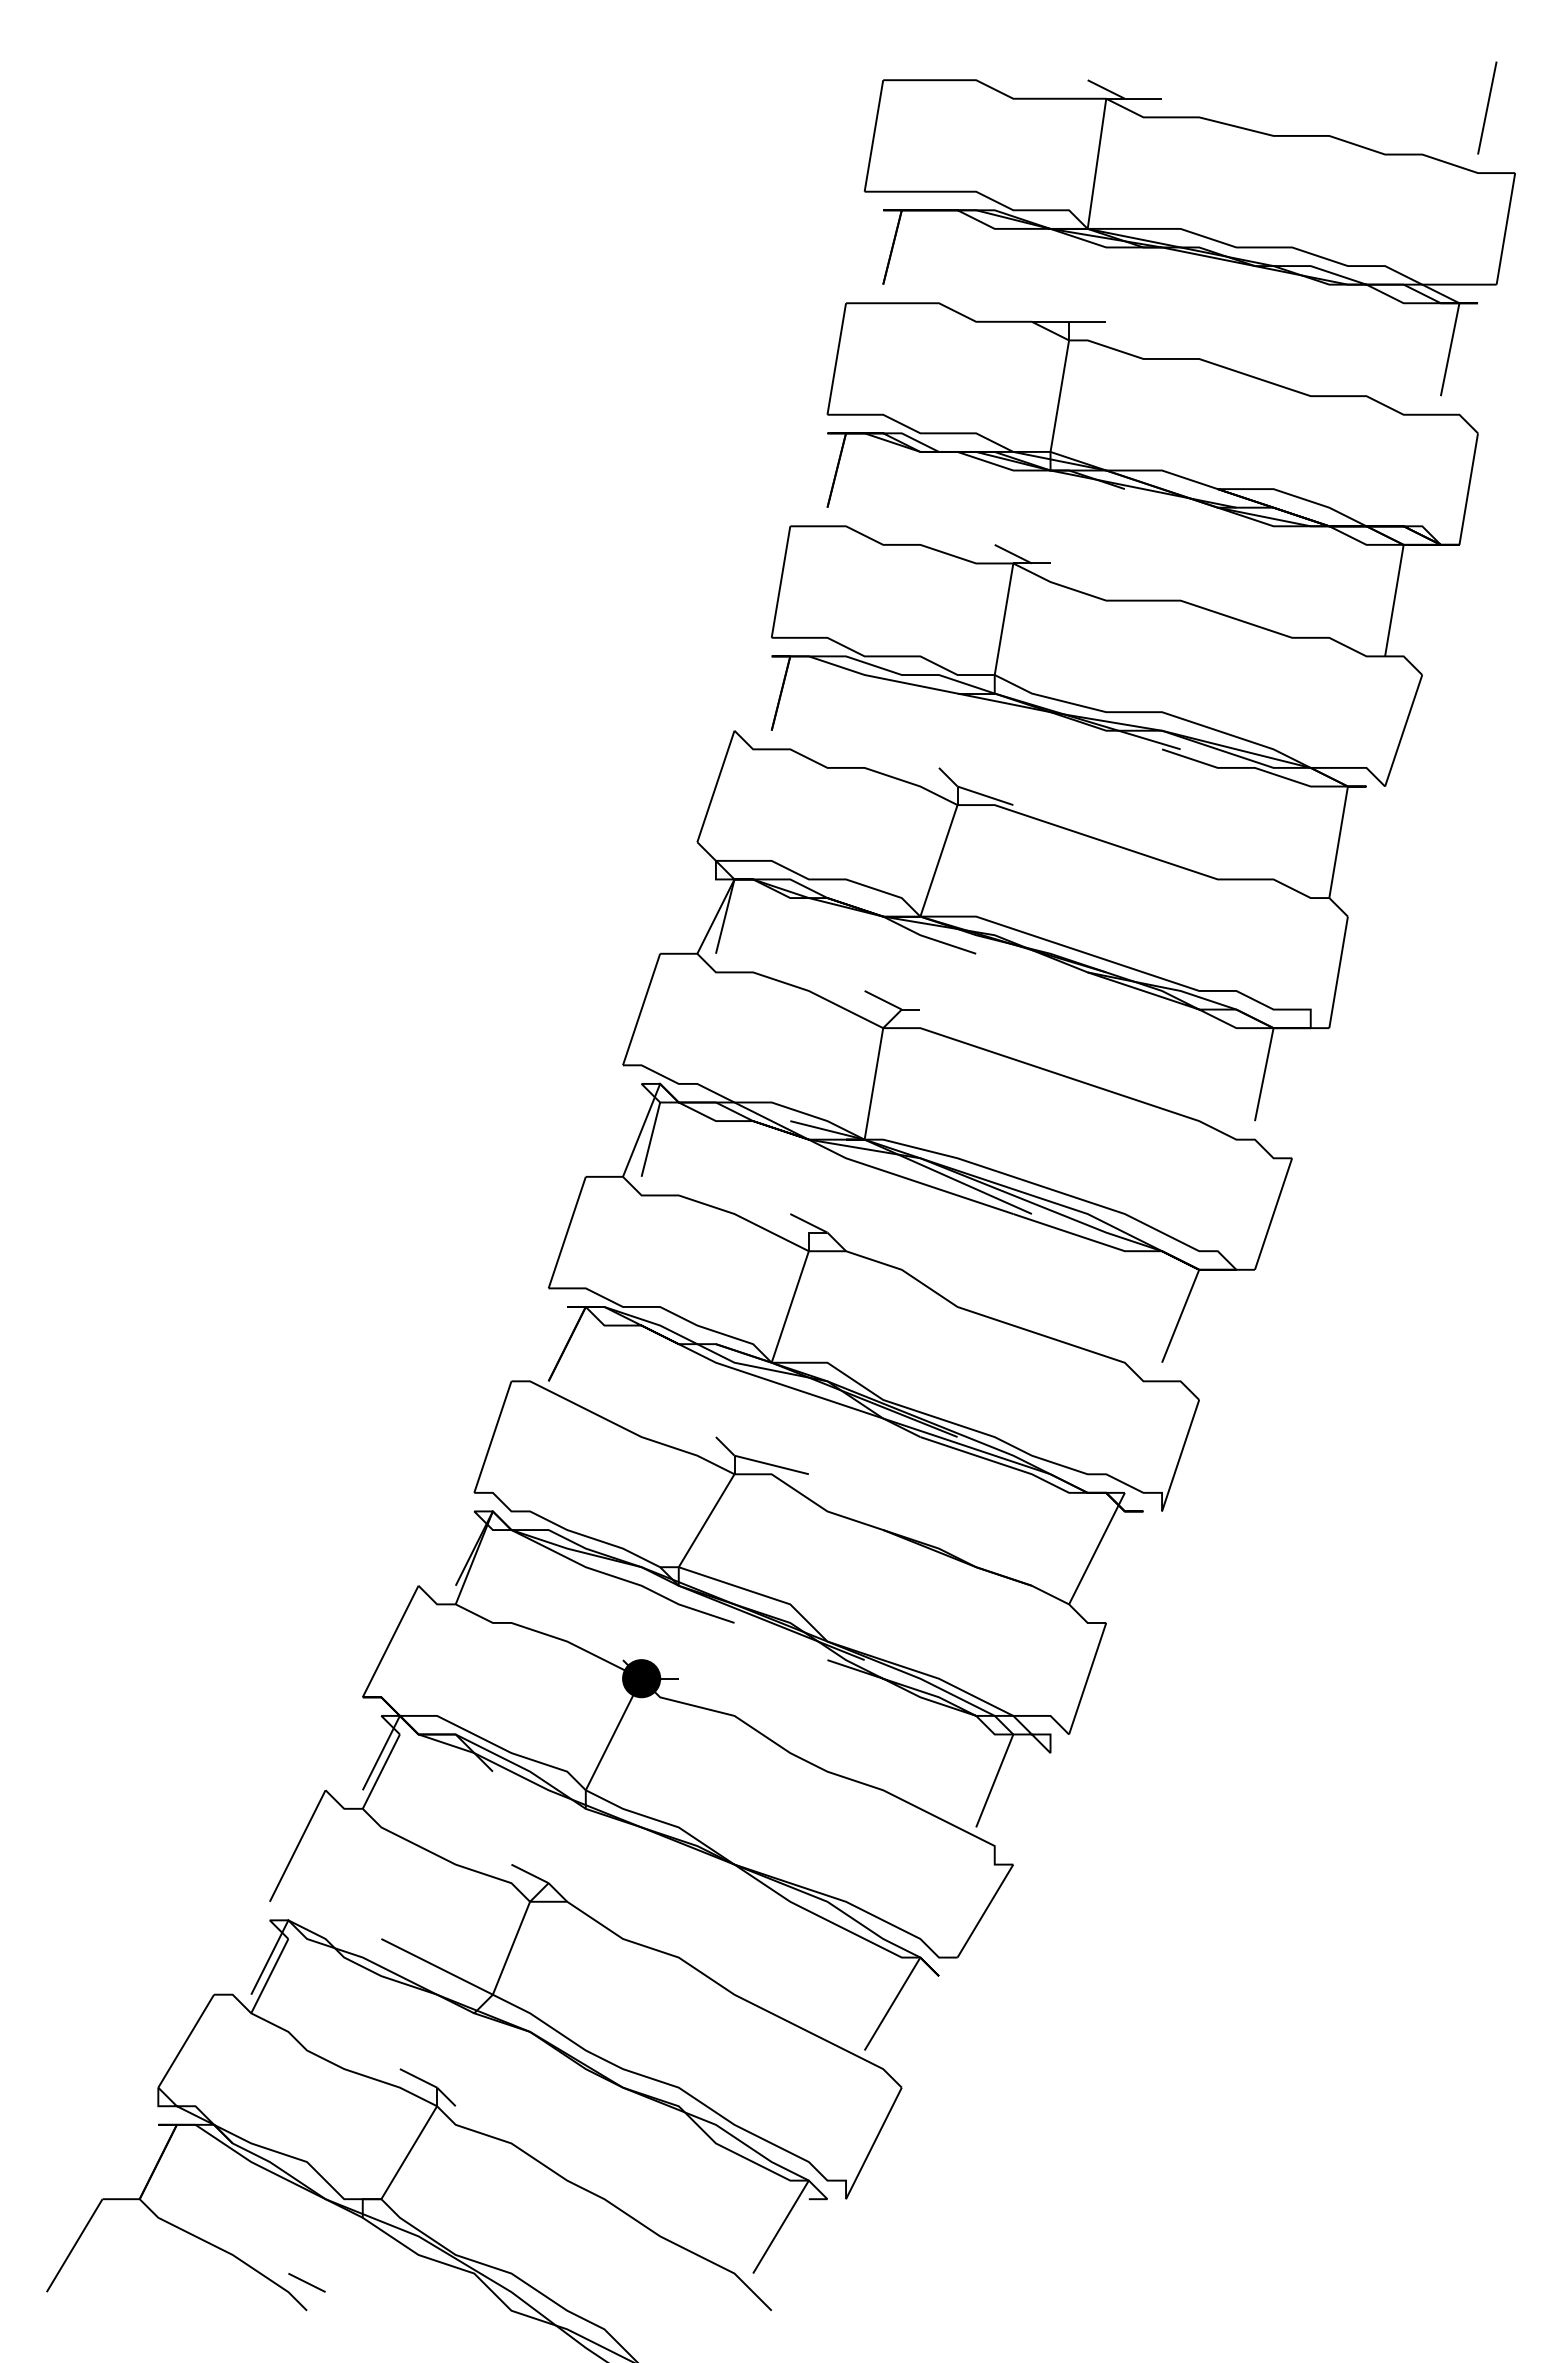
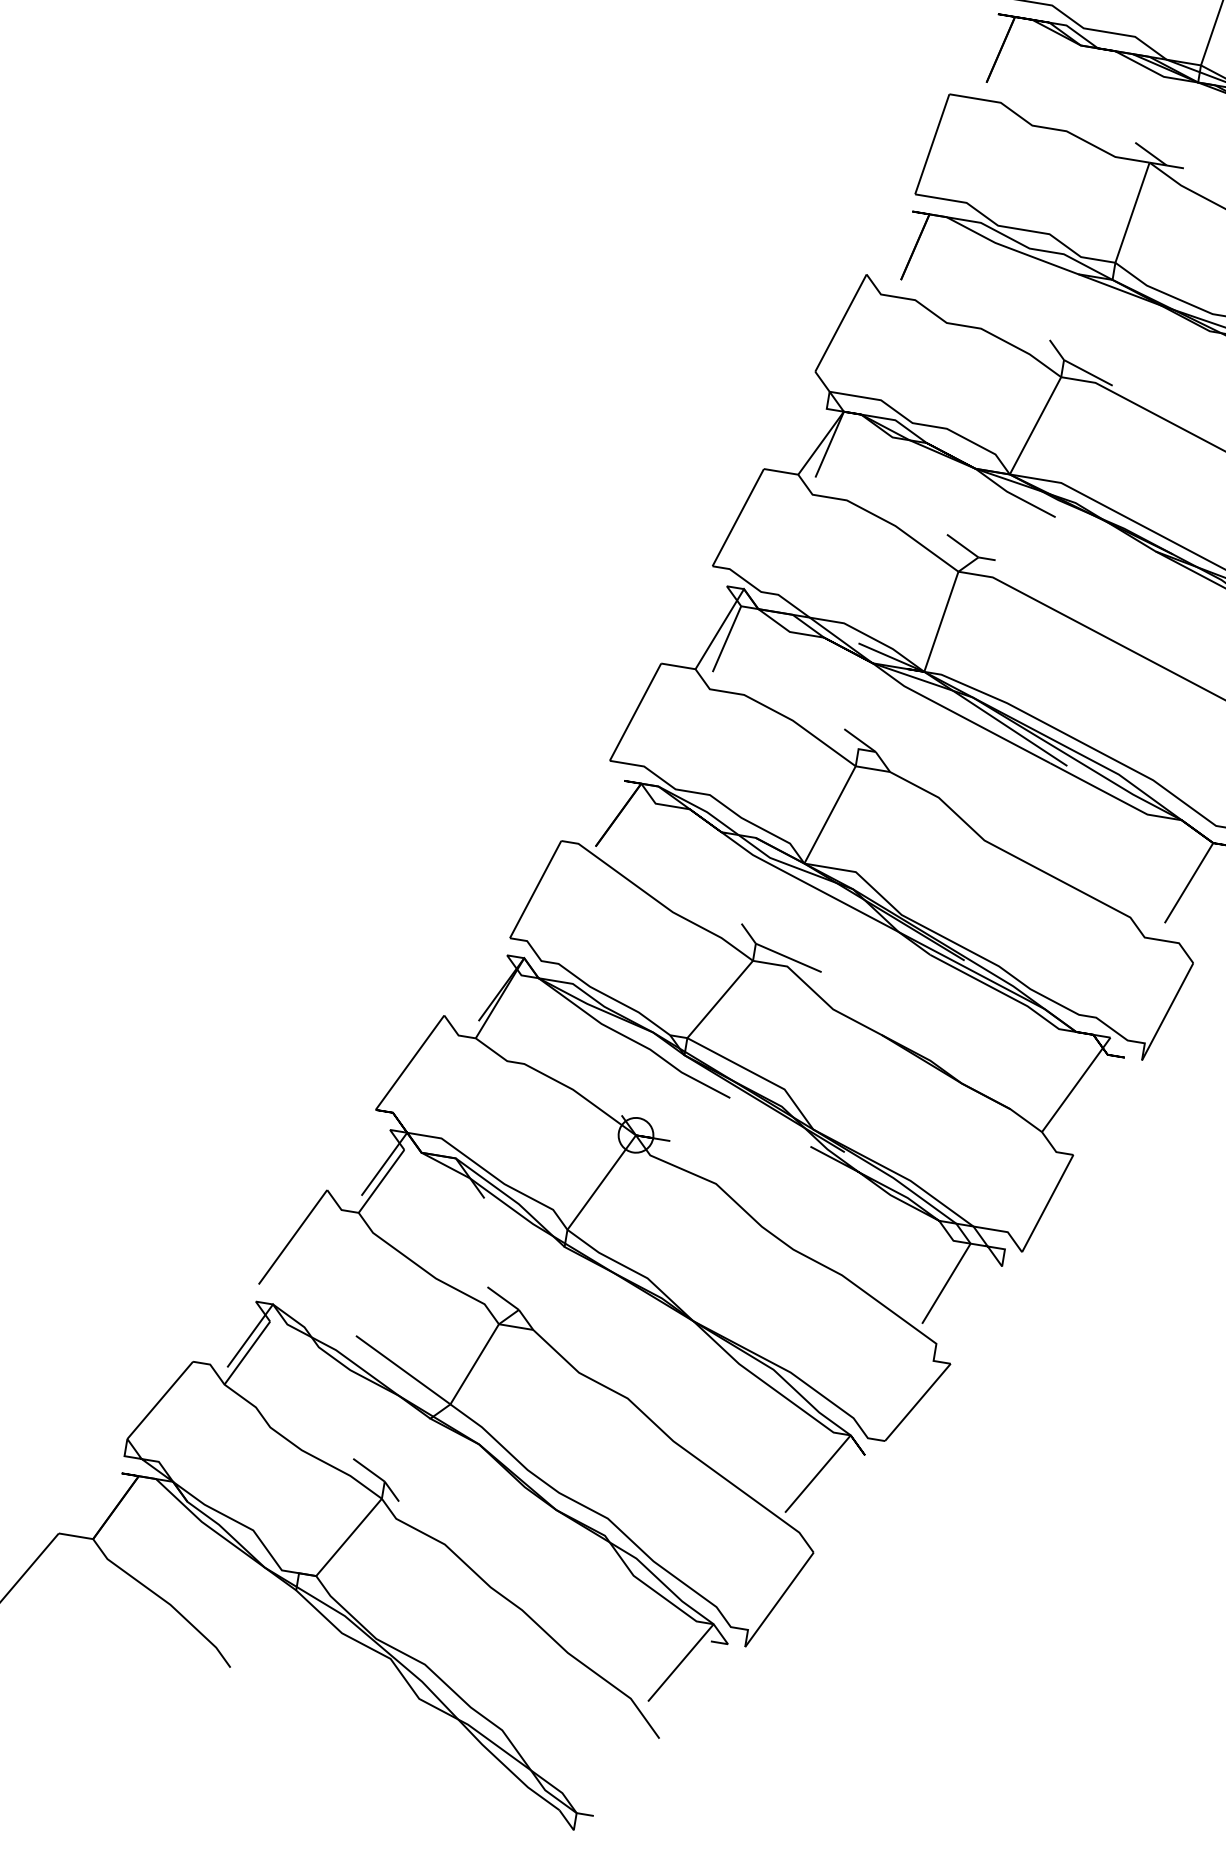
fill: (641, 1678) -> (635, 1135), removed
line: (306, 2282) -> (234, 1641), removed

